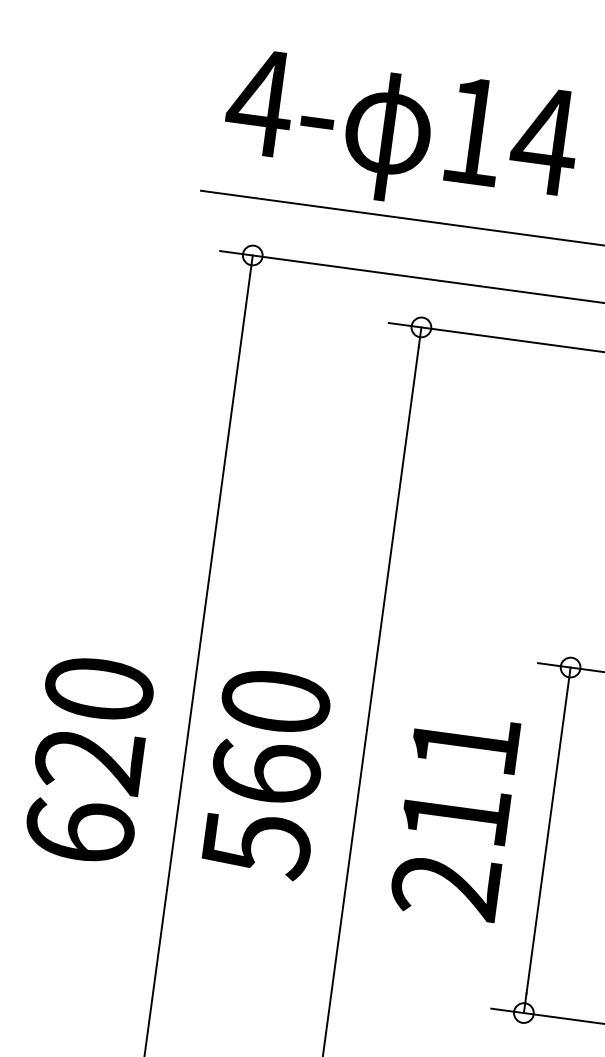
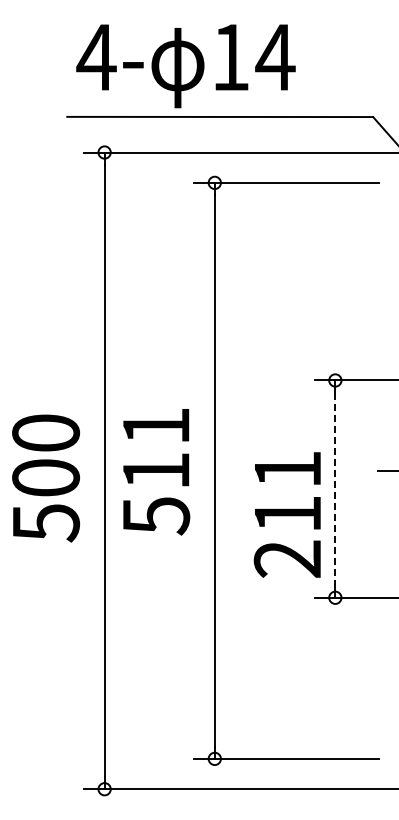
text: (271, 735) -> (156, 447), 560 -> 511
text: (85, 796) -> (46, 500), 620 -> 500
text: (453, 815) -> (286, 514), moved
line: (547, 840) -> (335, 489), solid -> dashed

